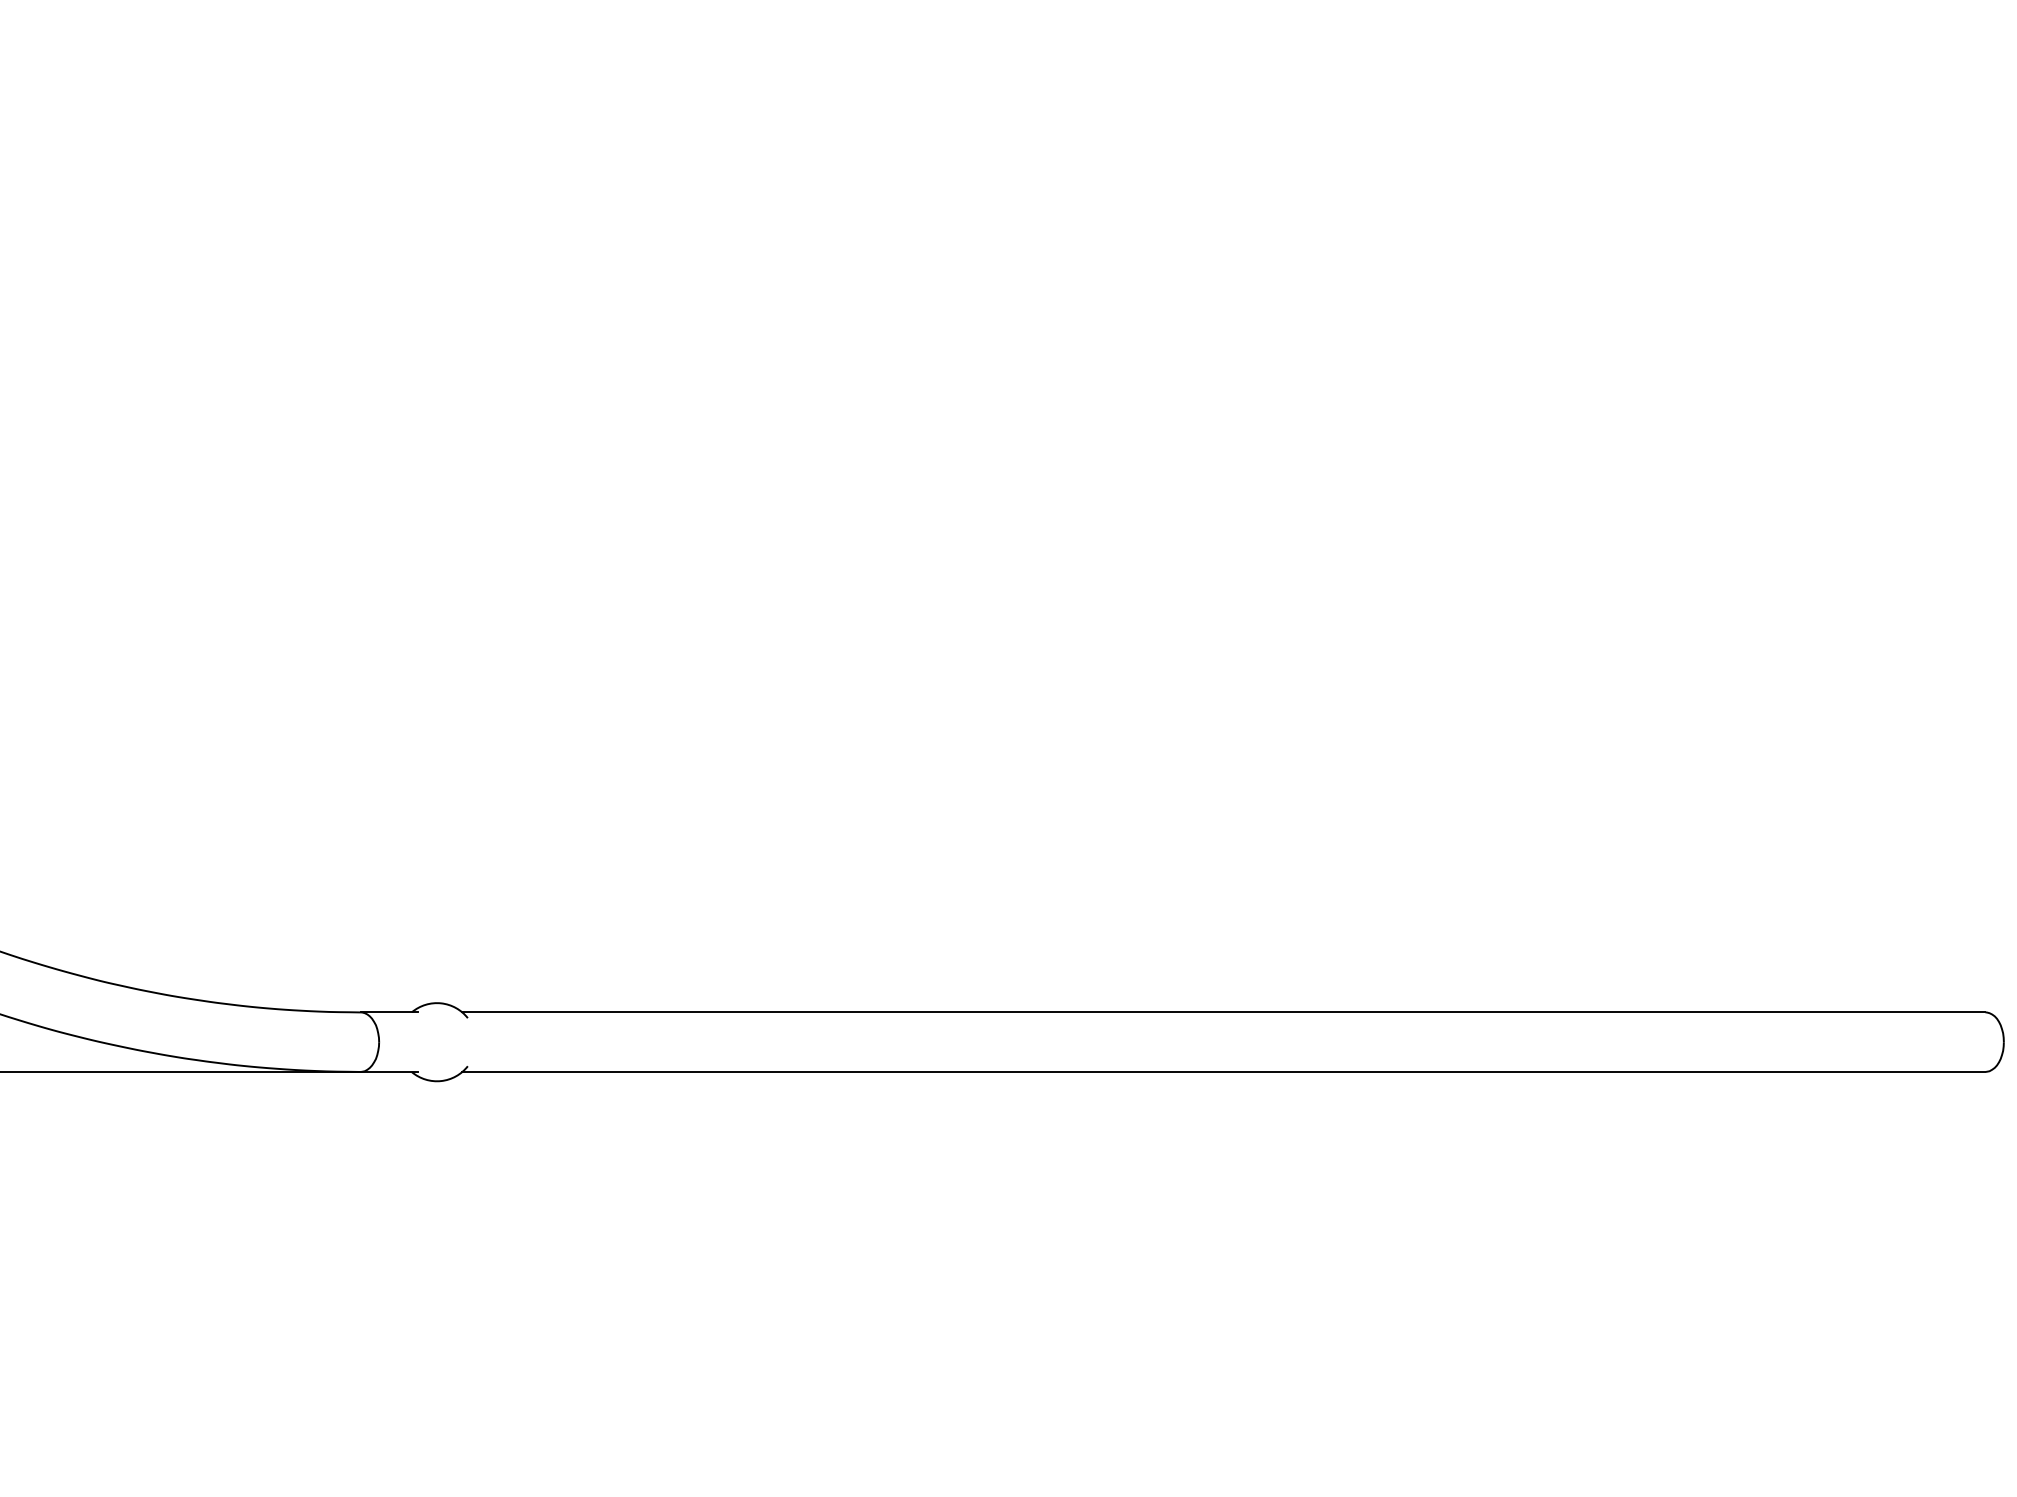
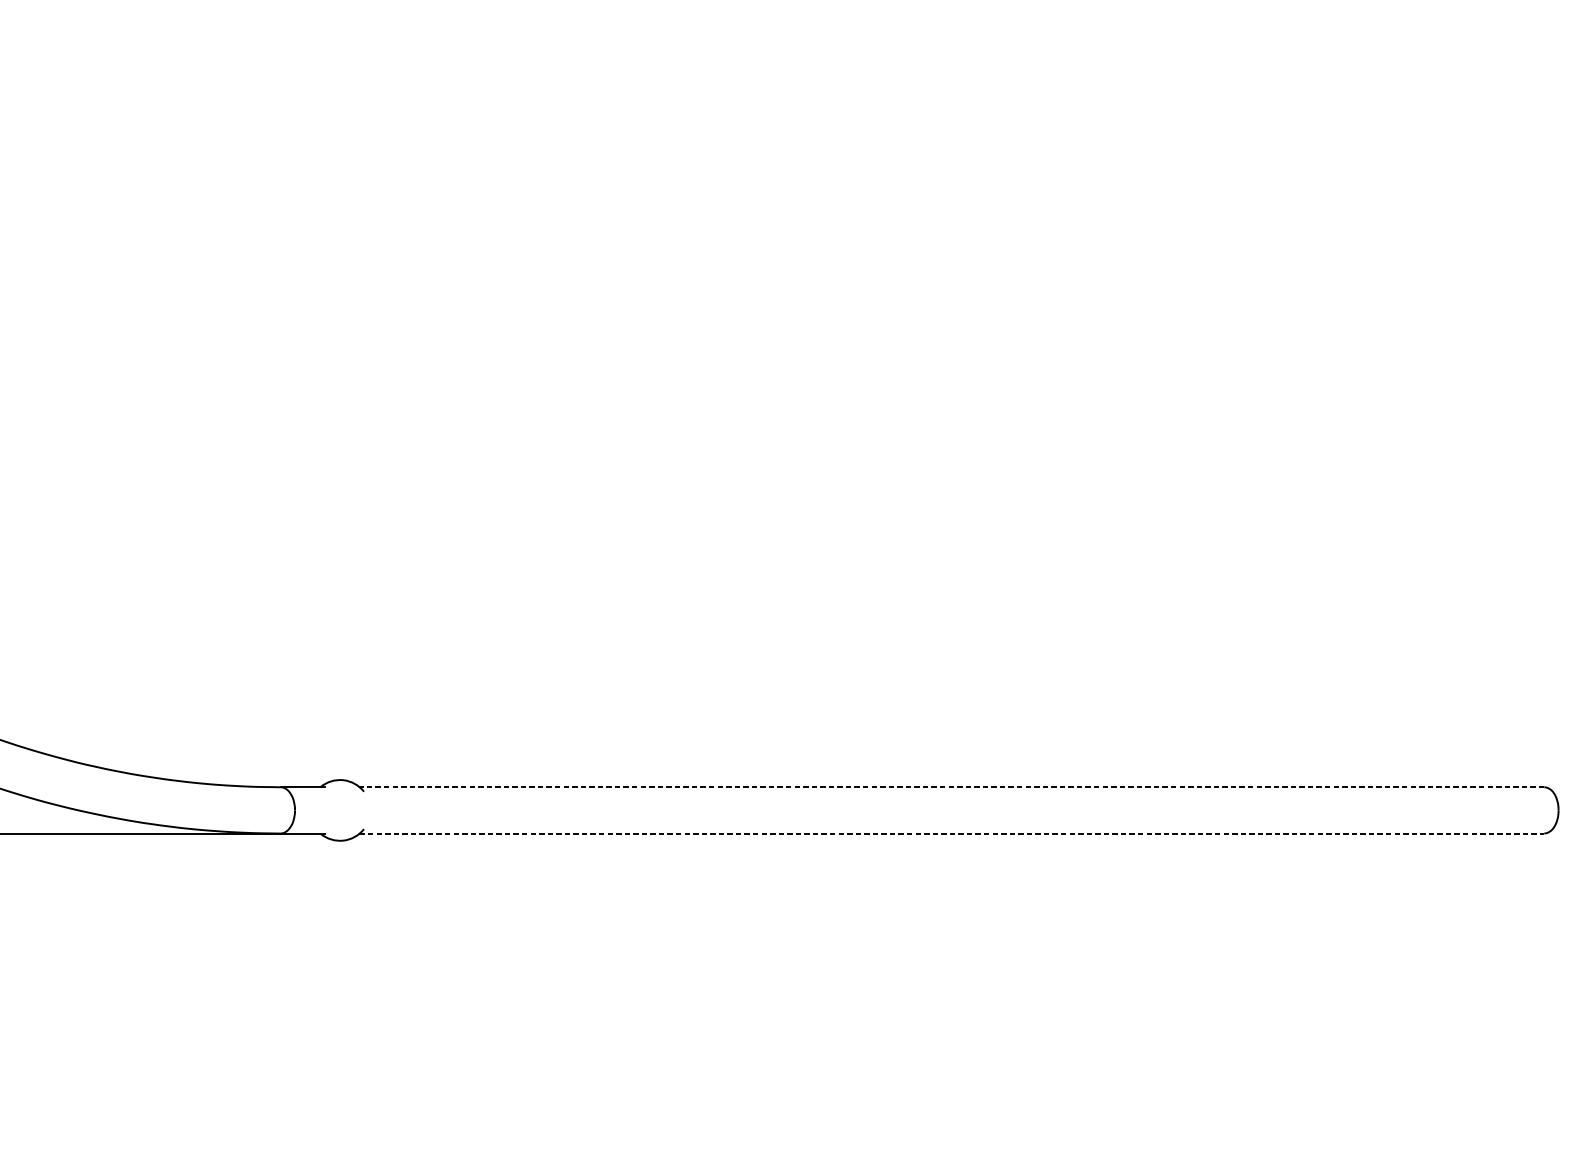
line: (1223, 1012) -> (951, 787), solid -> dashed
line: (1223, 1071) -> (951, 833), solid -> dashed

